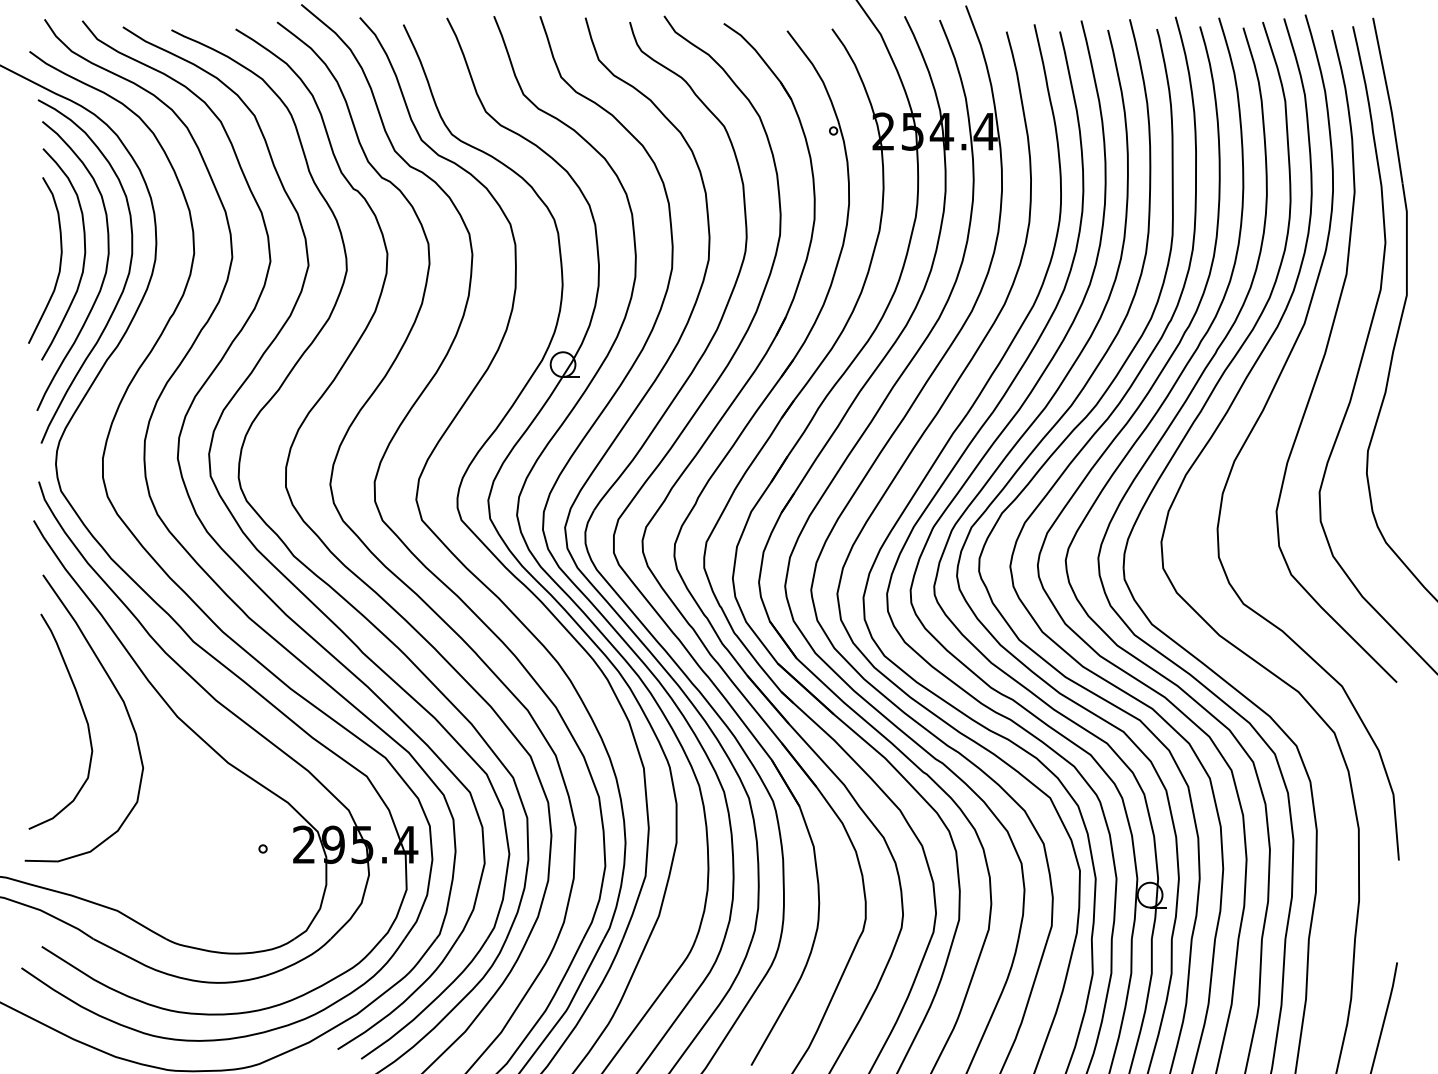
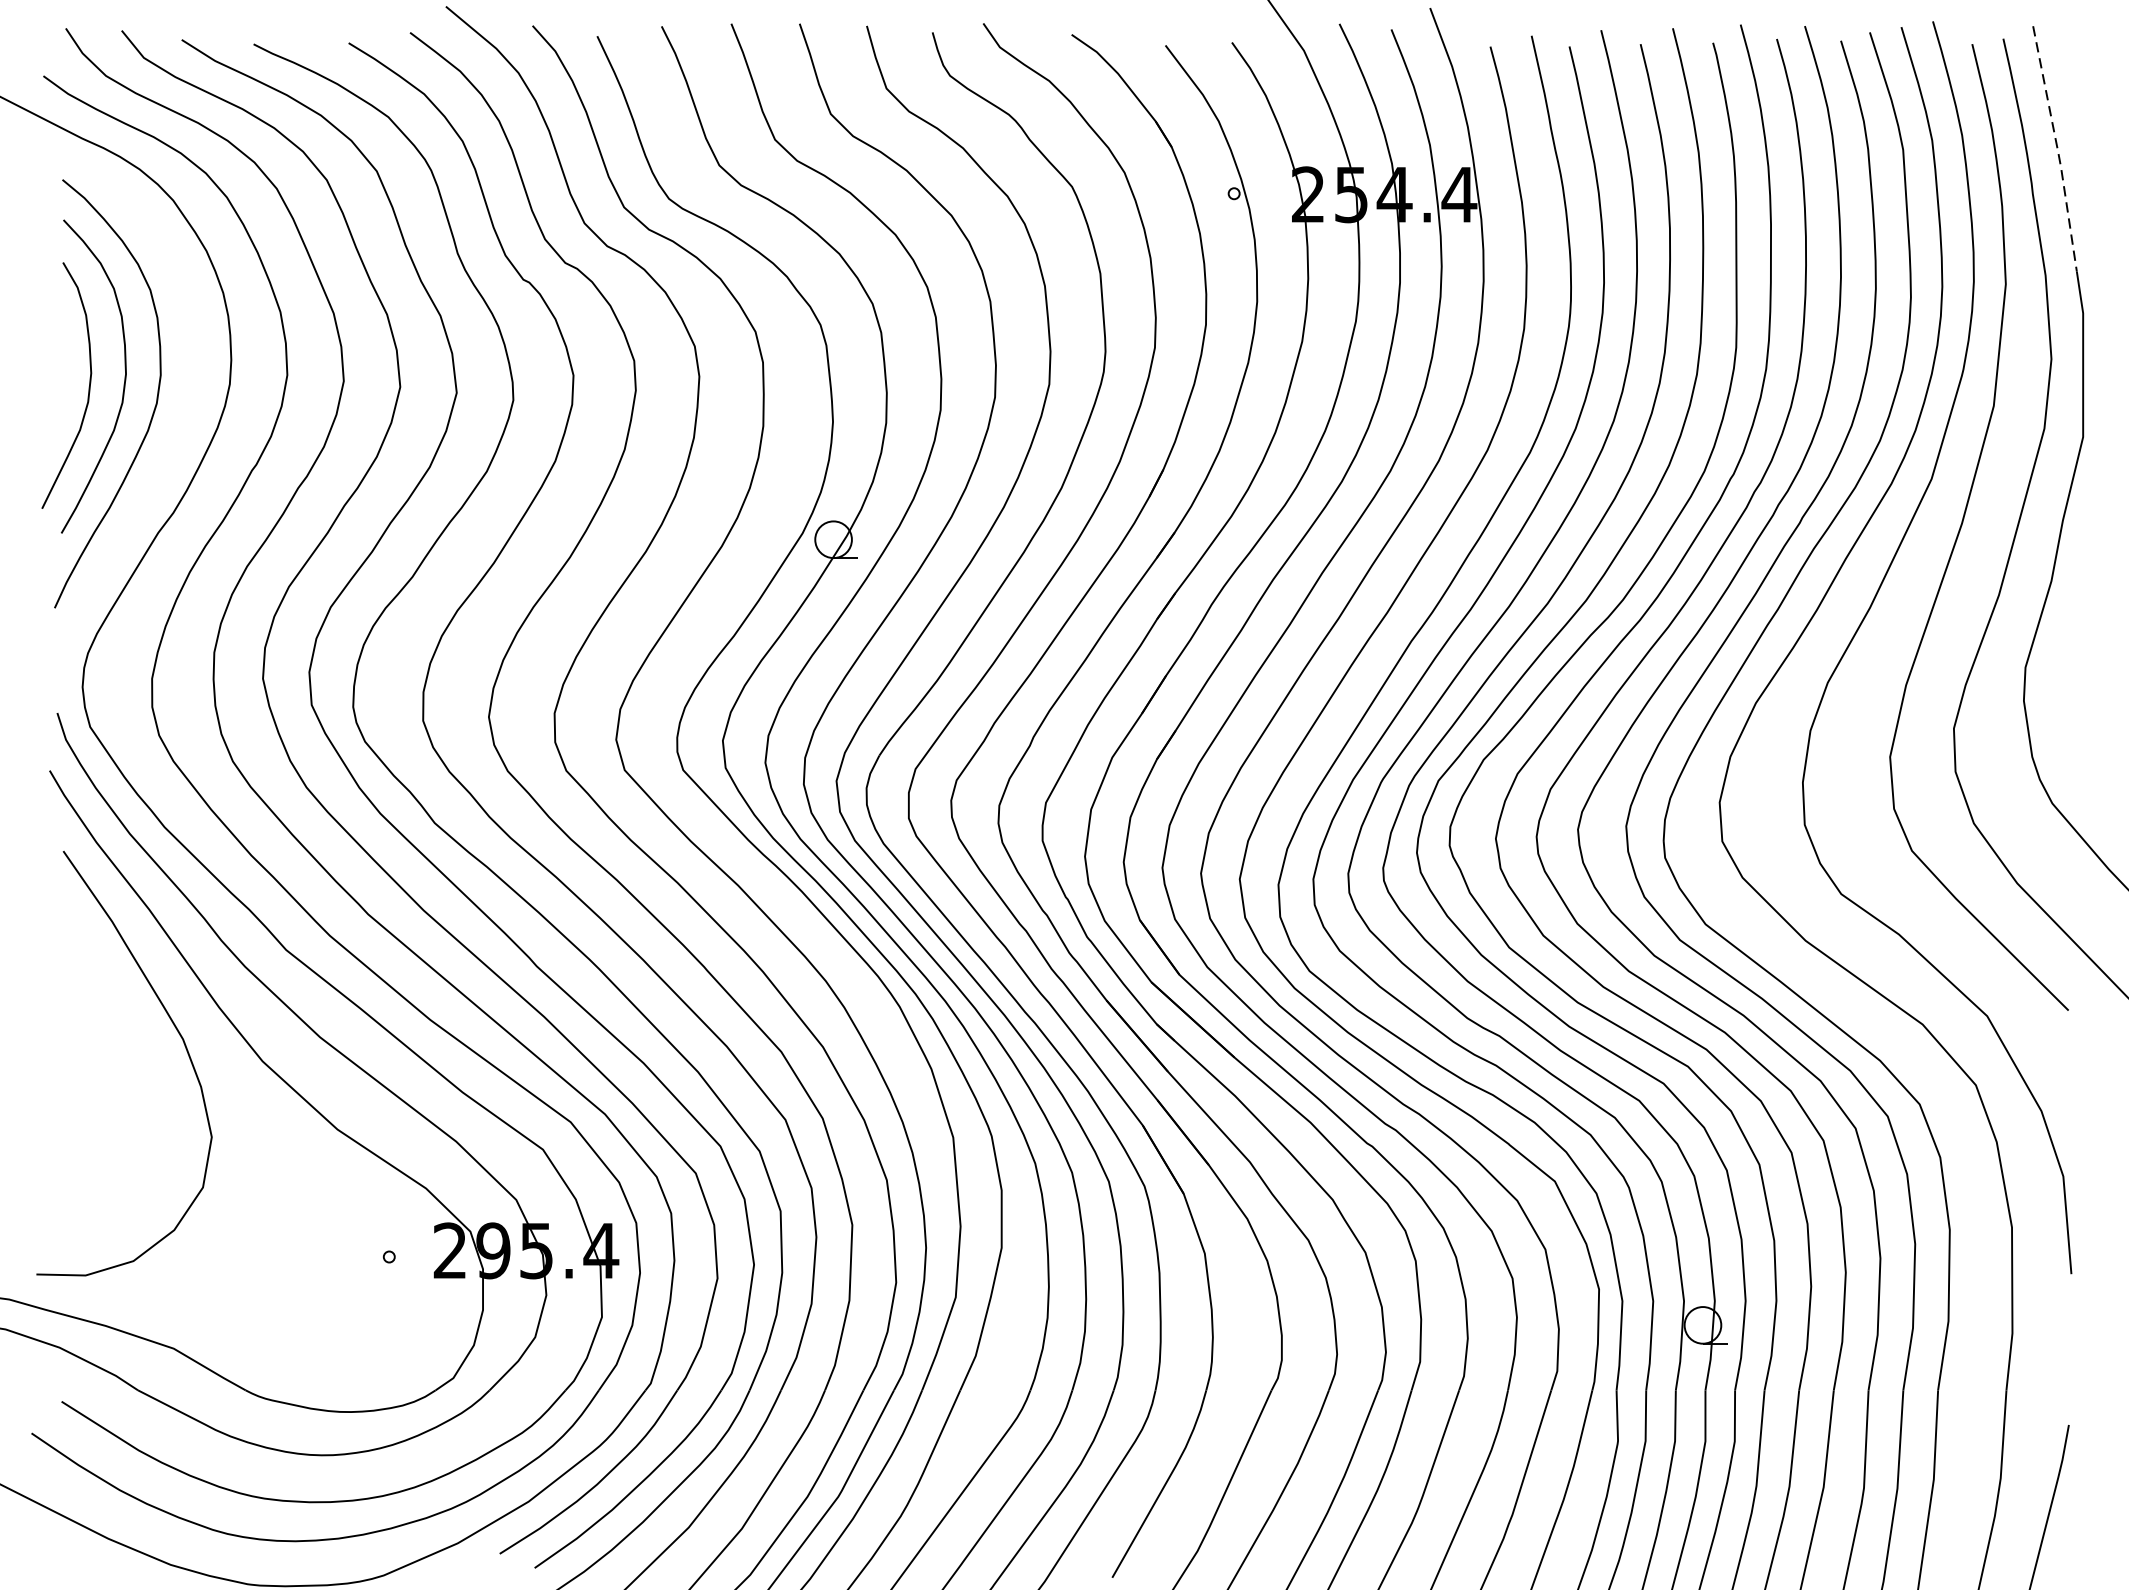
line: (1389, 101) -> (2057, 150), solid -> dashed
curve: (124, 283) -> (184, 419), removed
curve: (82, 712) -> (121, 1054), removed

